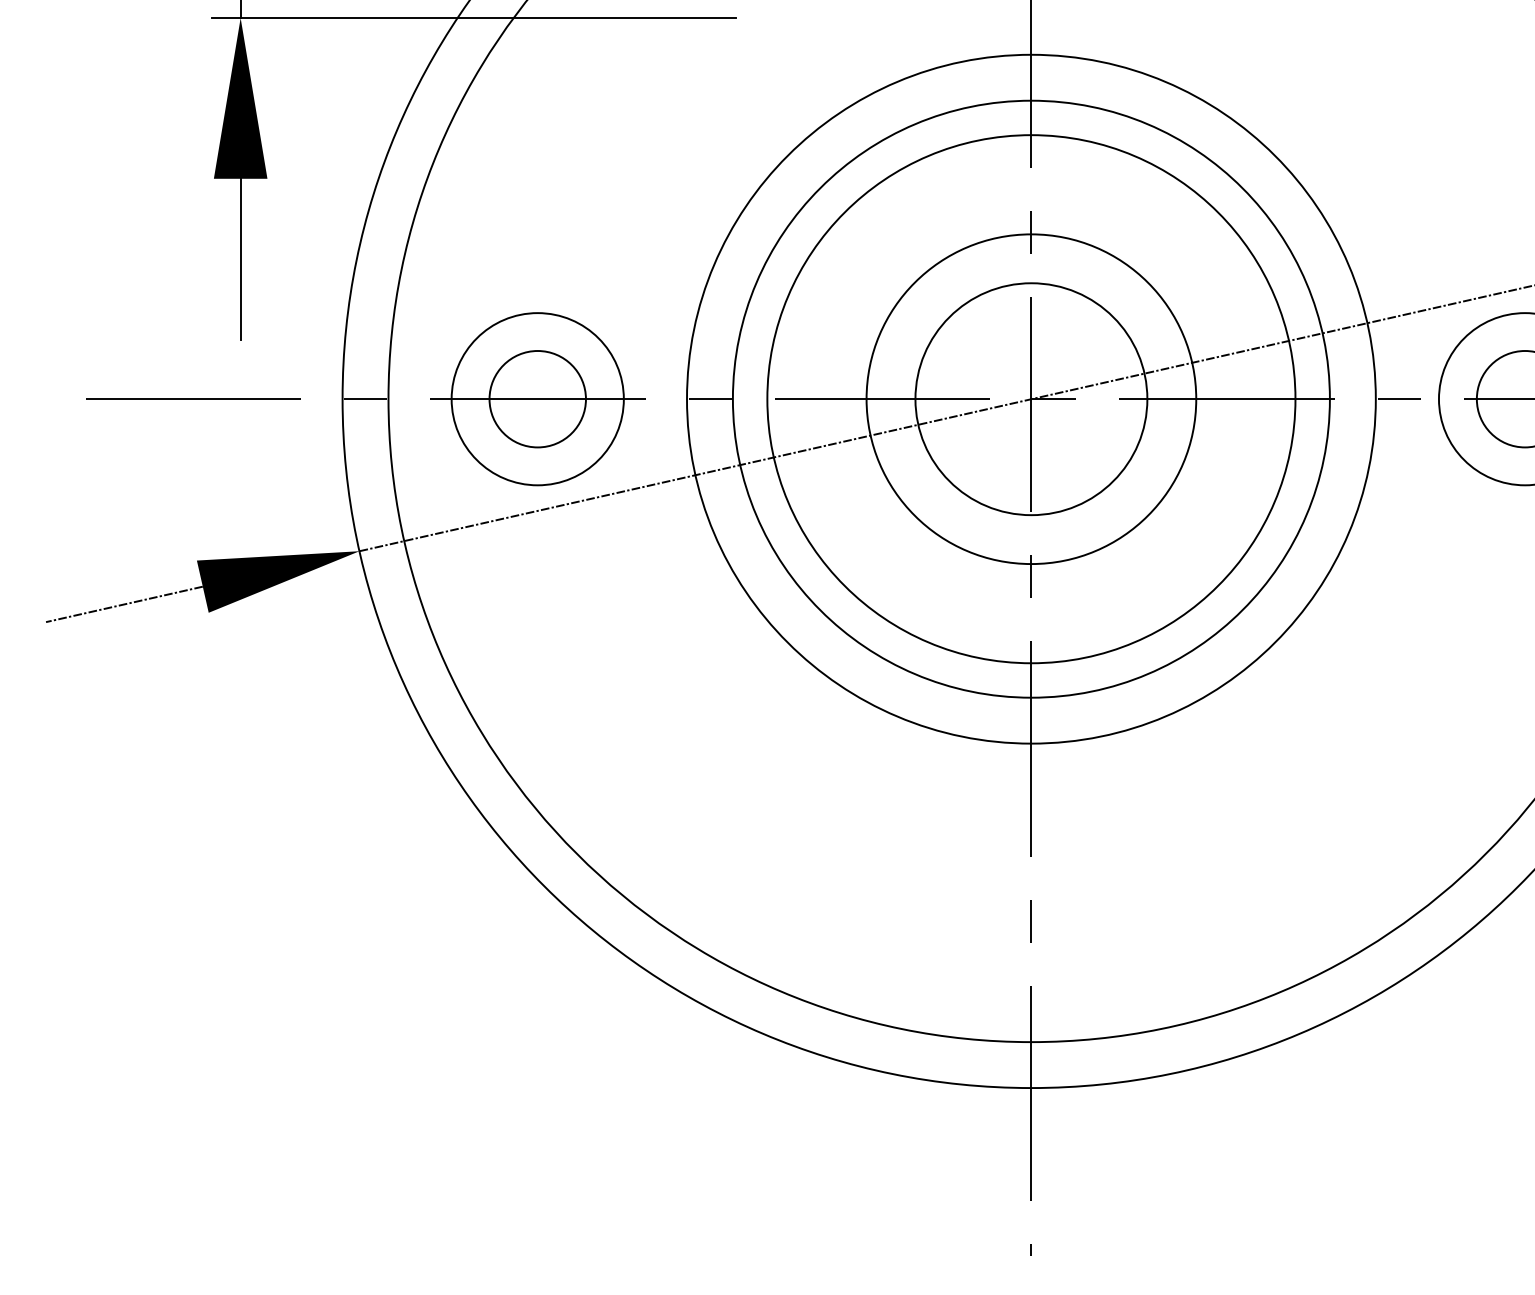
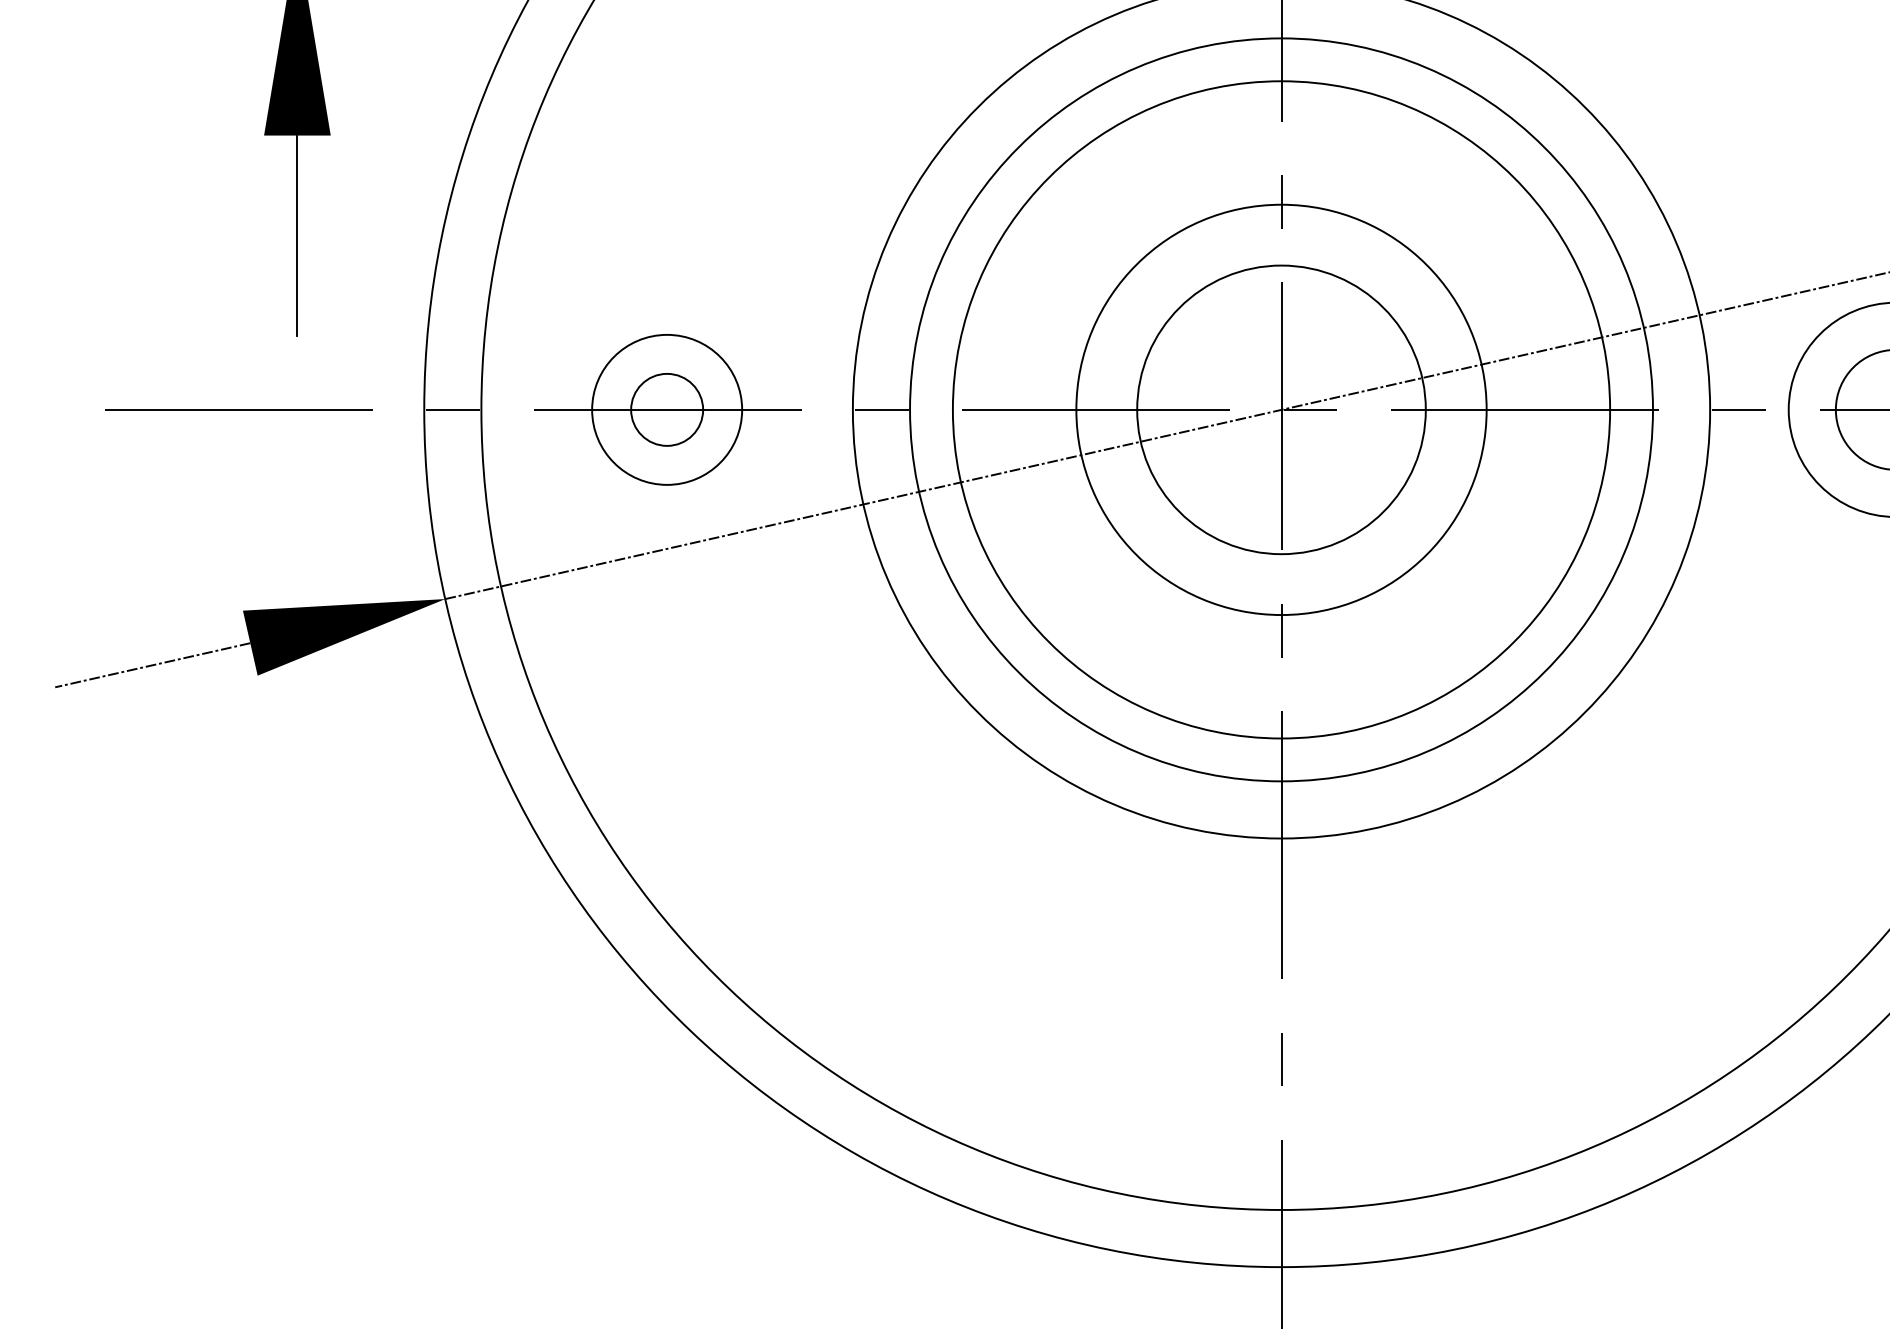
circle: (537, 399) -> (666, 410), size x0.6
circle: (537, 399) -> (666, 410), size x0.7

